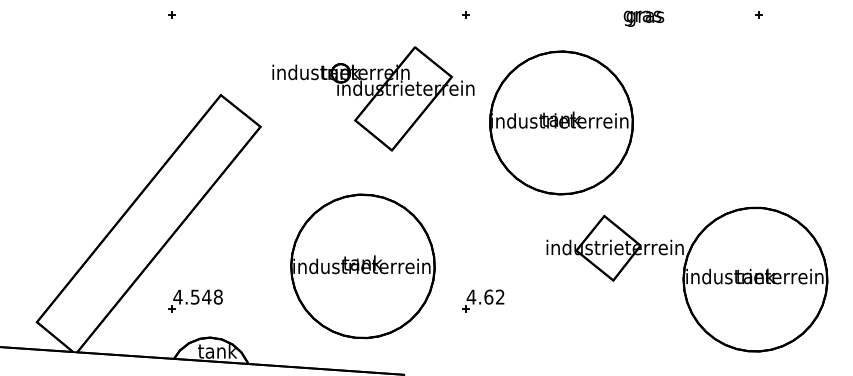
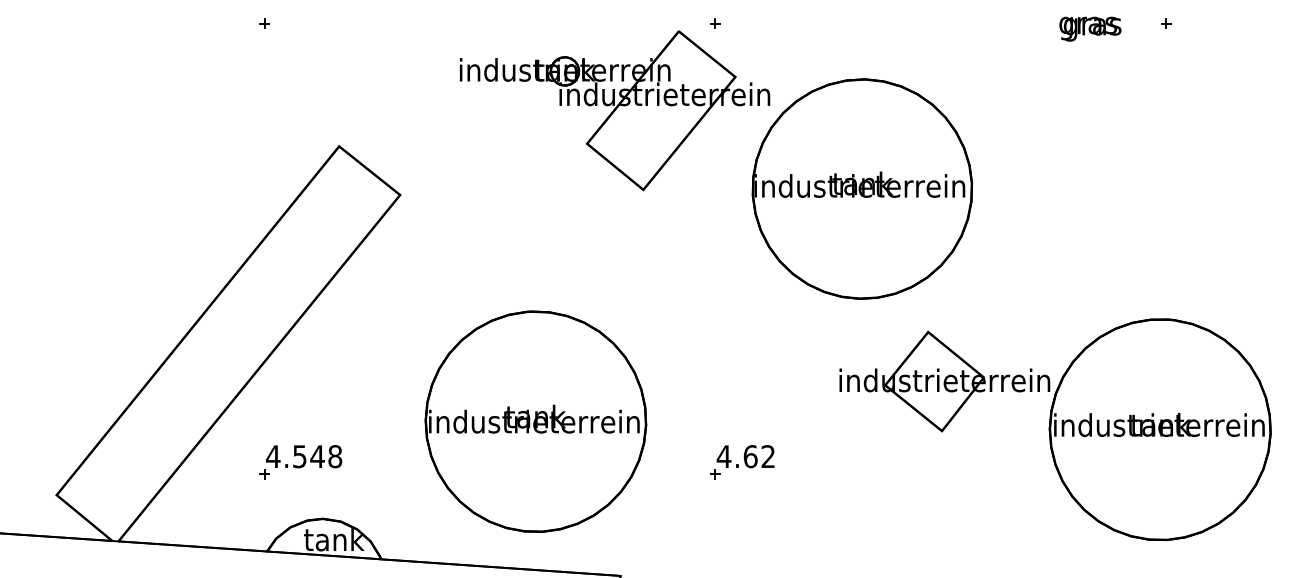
text: (643, 18) -> (1089, 28), moved
part: (373, 98) -> (615, 110), moved
part: (362, 266) -> (535, 421), moved

